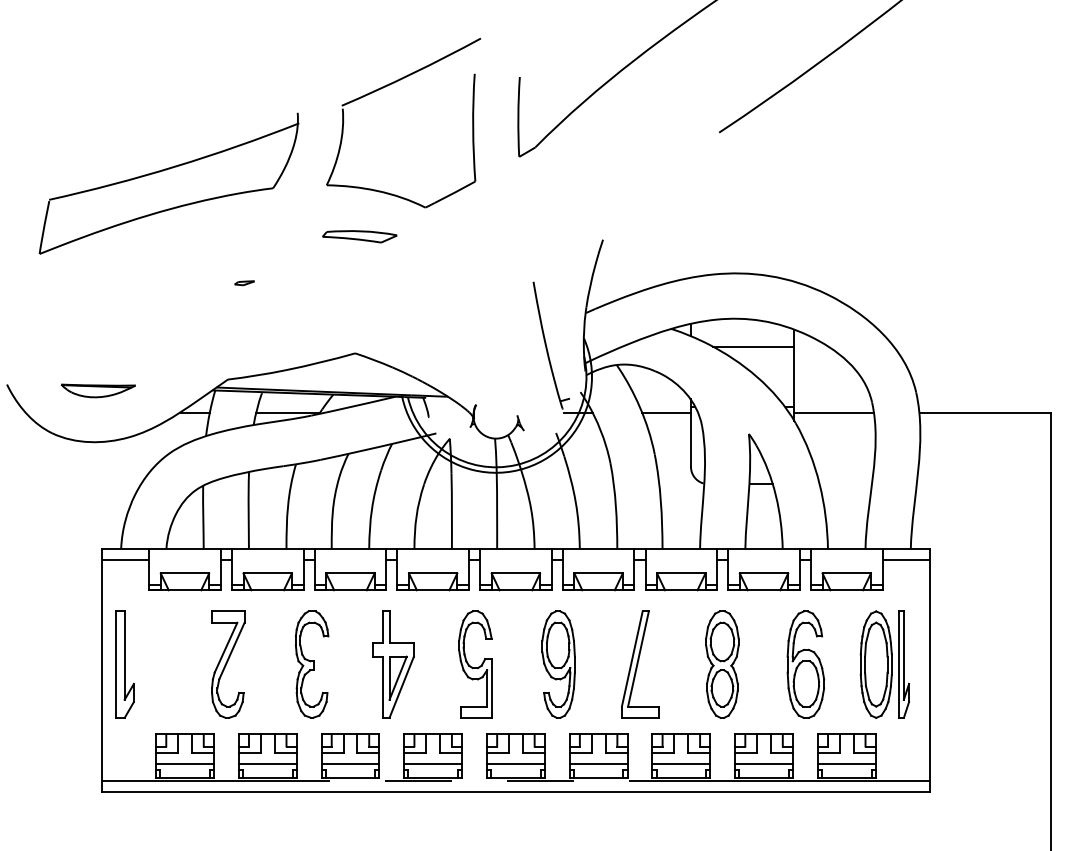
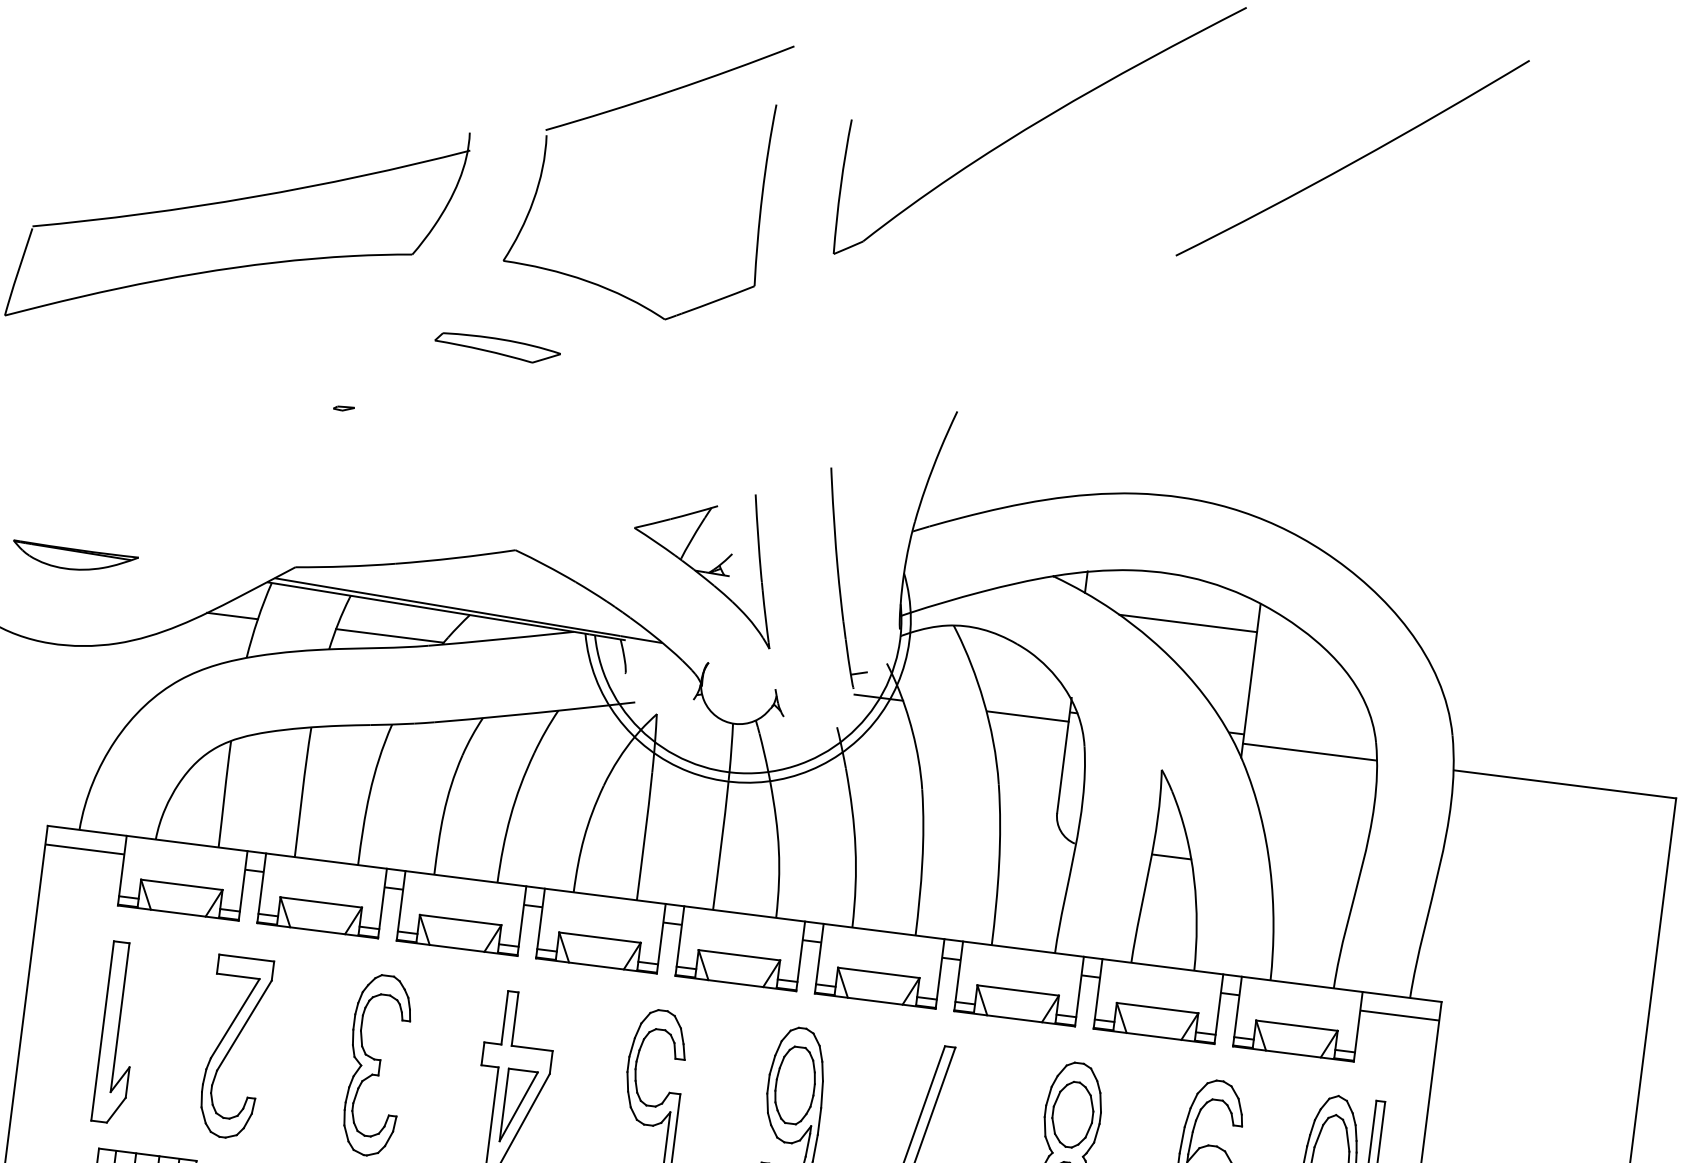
part: (359, 236) -> (497, 347), moved
part: (244, 283) -> (343, 408), size x0.62
part: (466, 347) -> (704, 563), added
part: (124, 664) -> (117, 1032), moved

